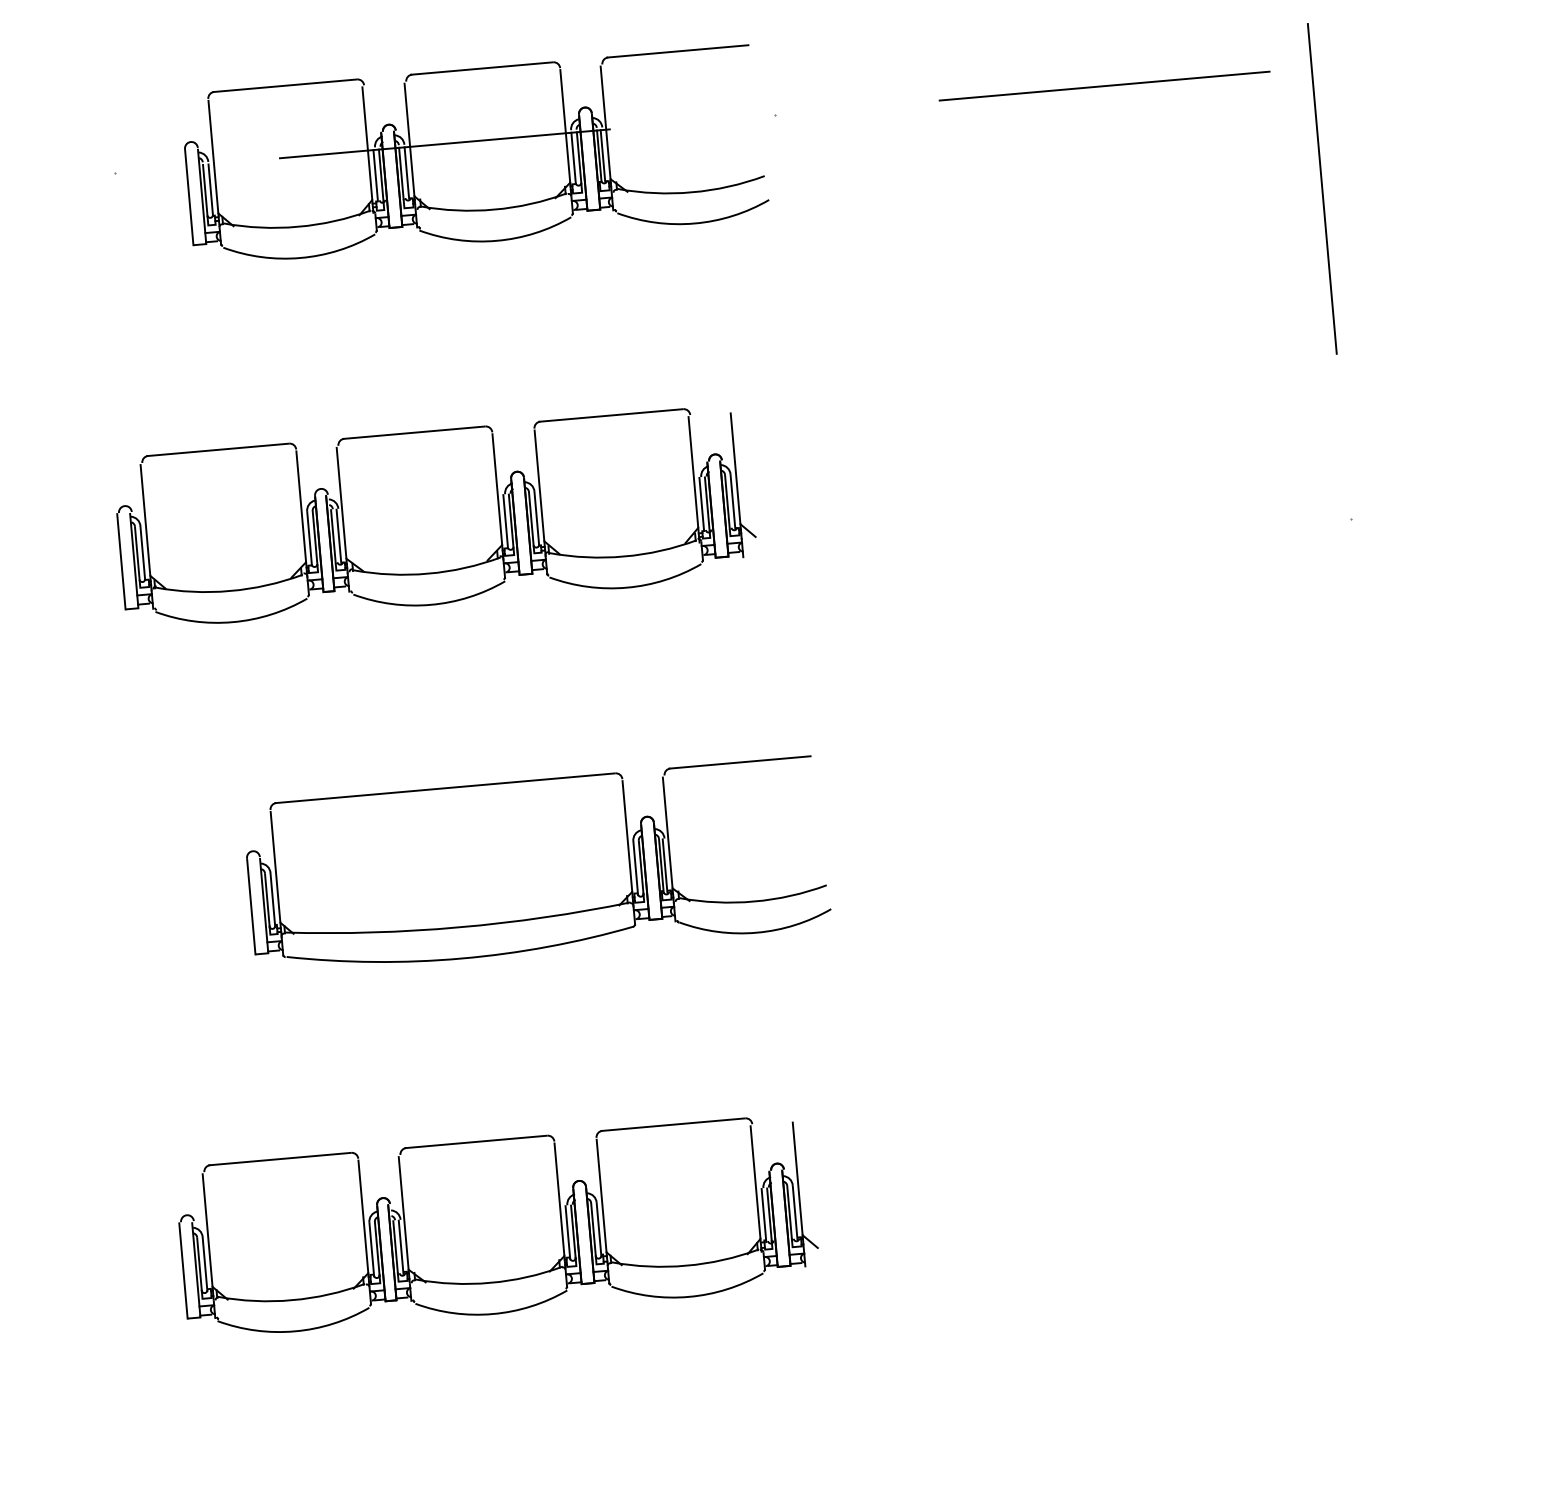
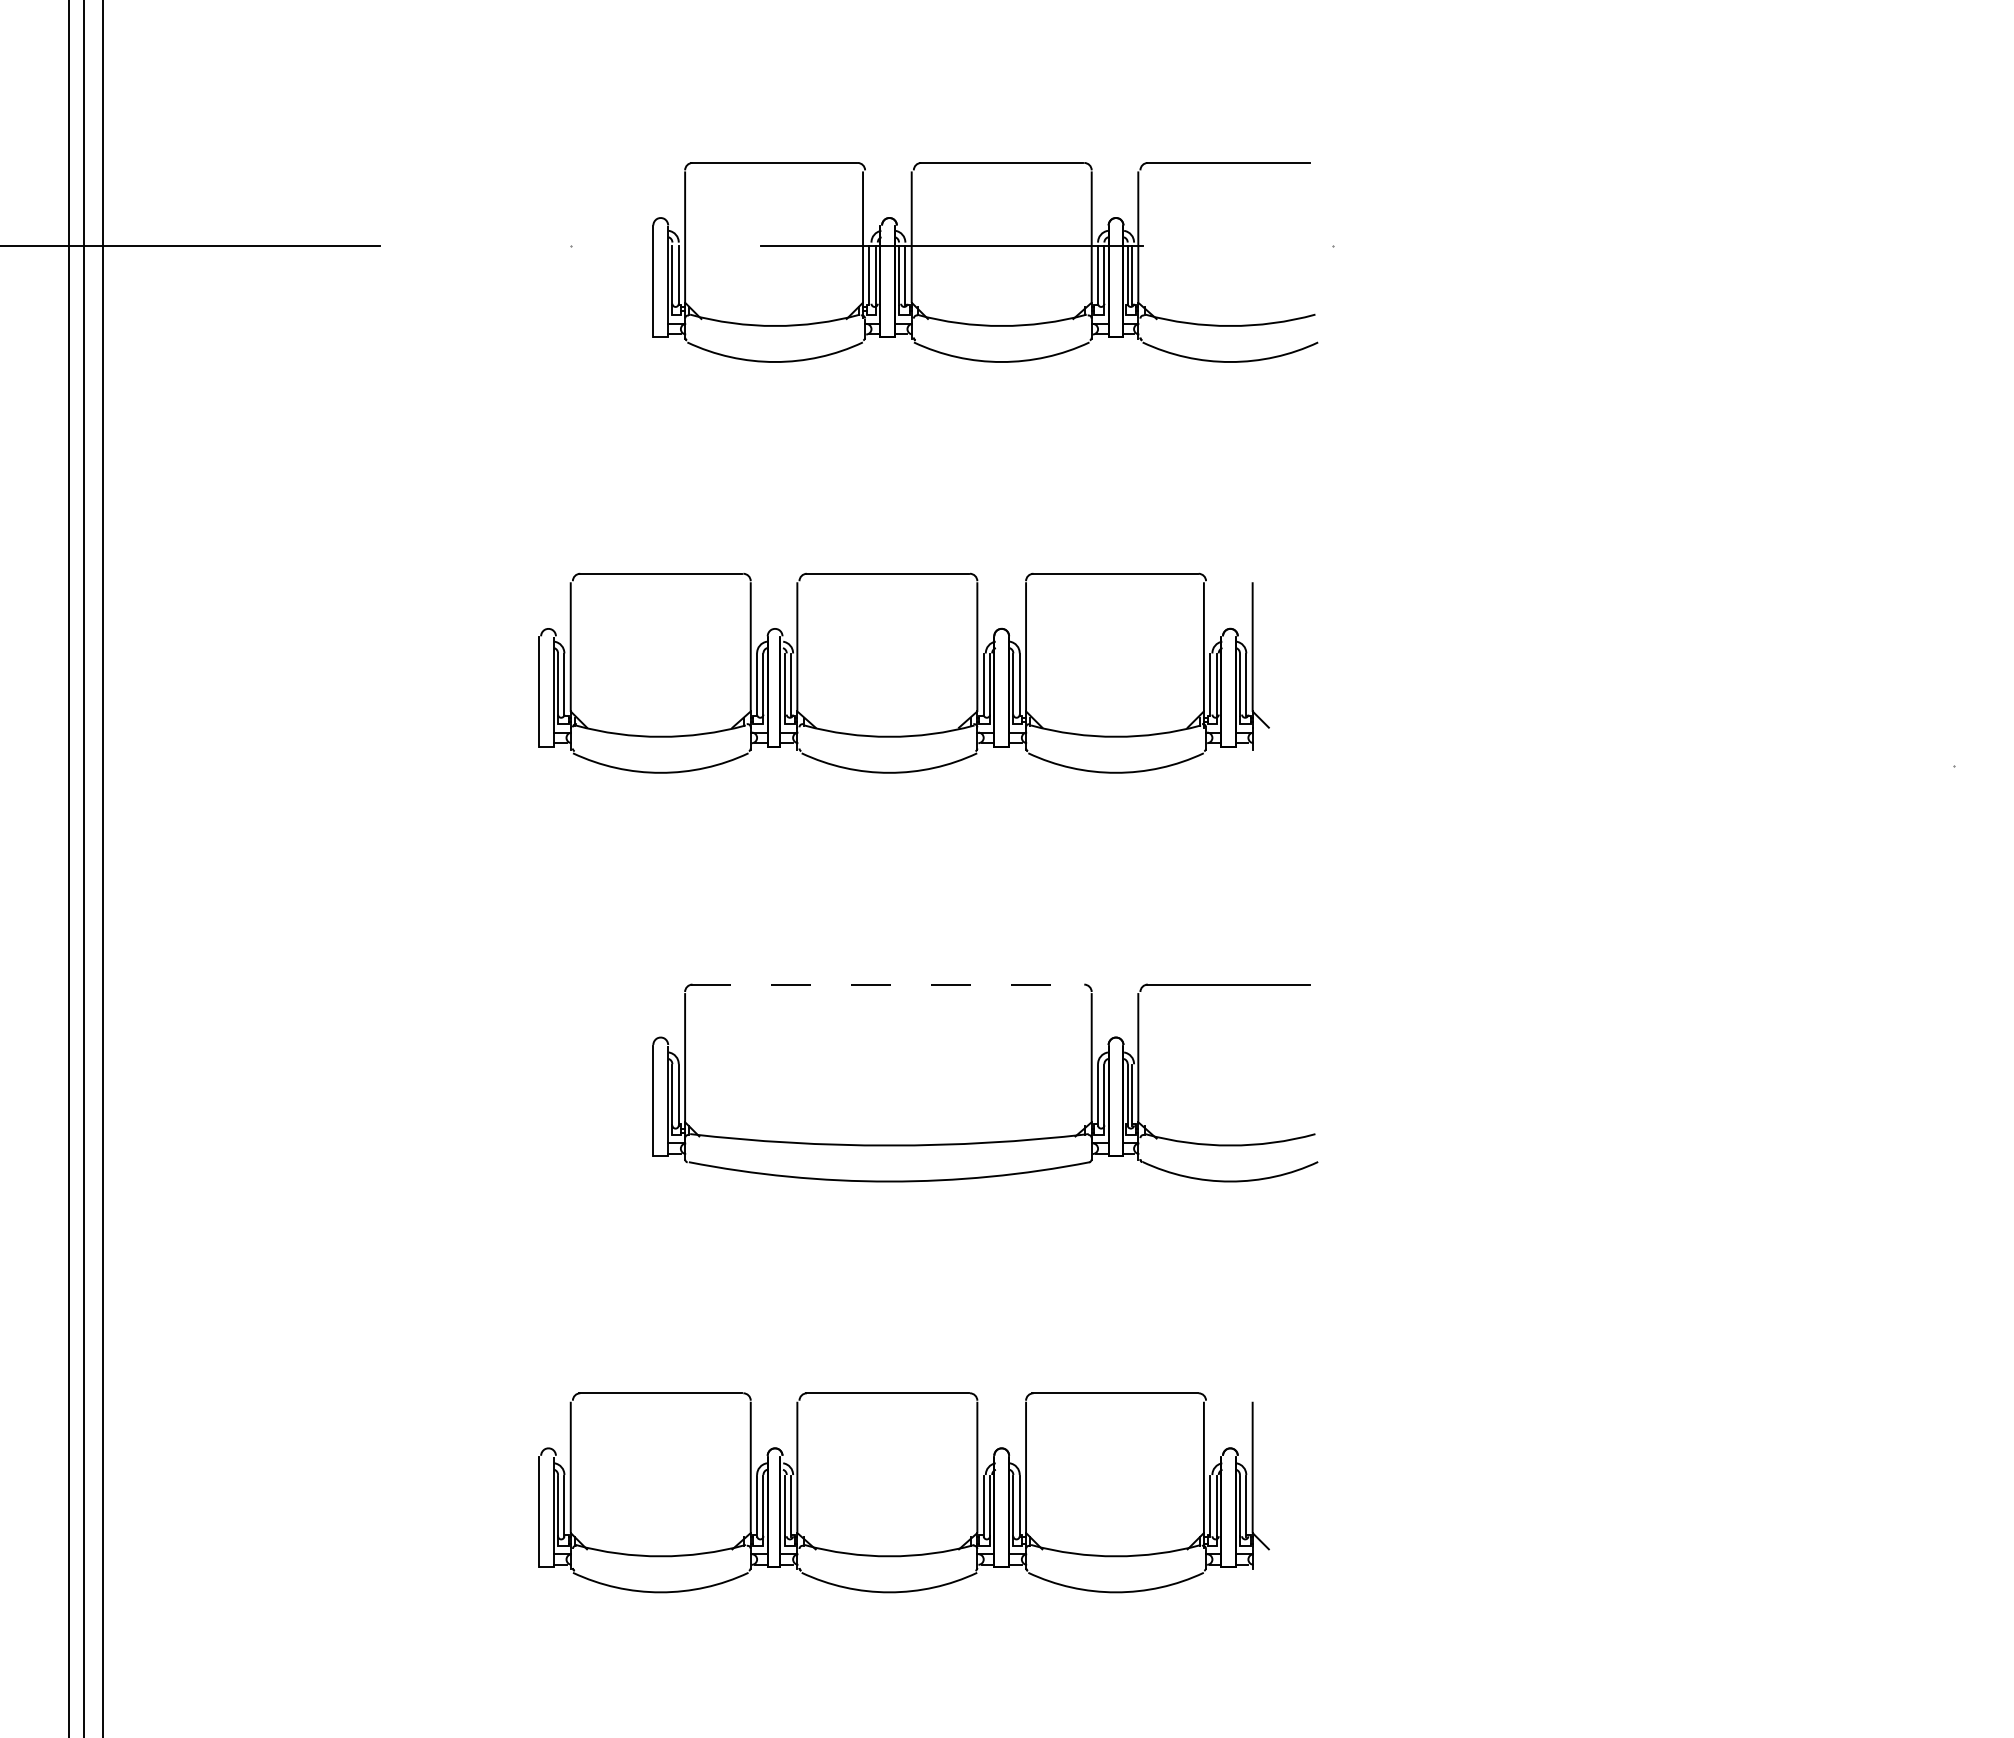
line: (1104, 86) -> (1714, 245), removed
line: (1322, 189) -> (1953, 385), removed
line: (445, 788) -> (887, 984), solid -> dashed

